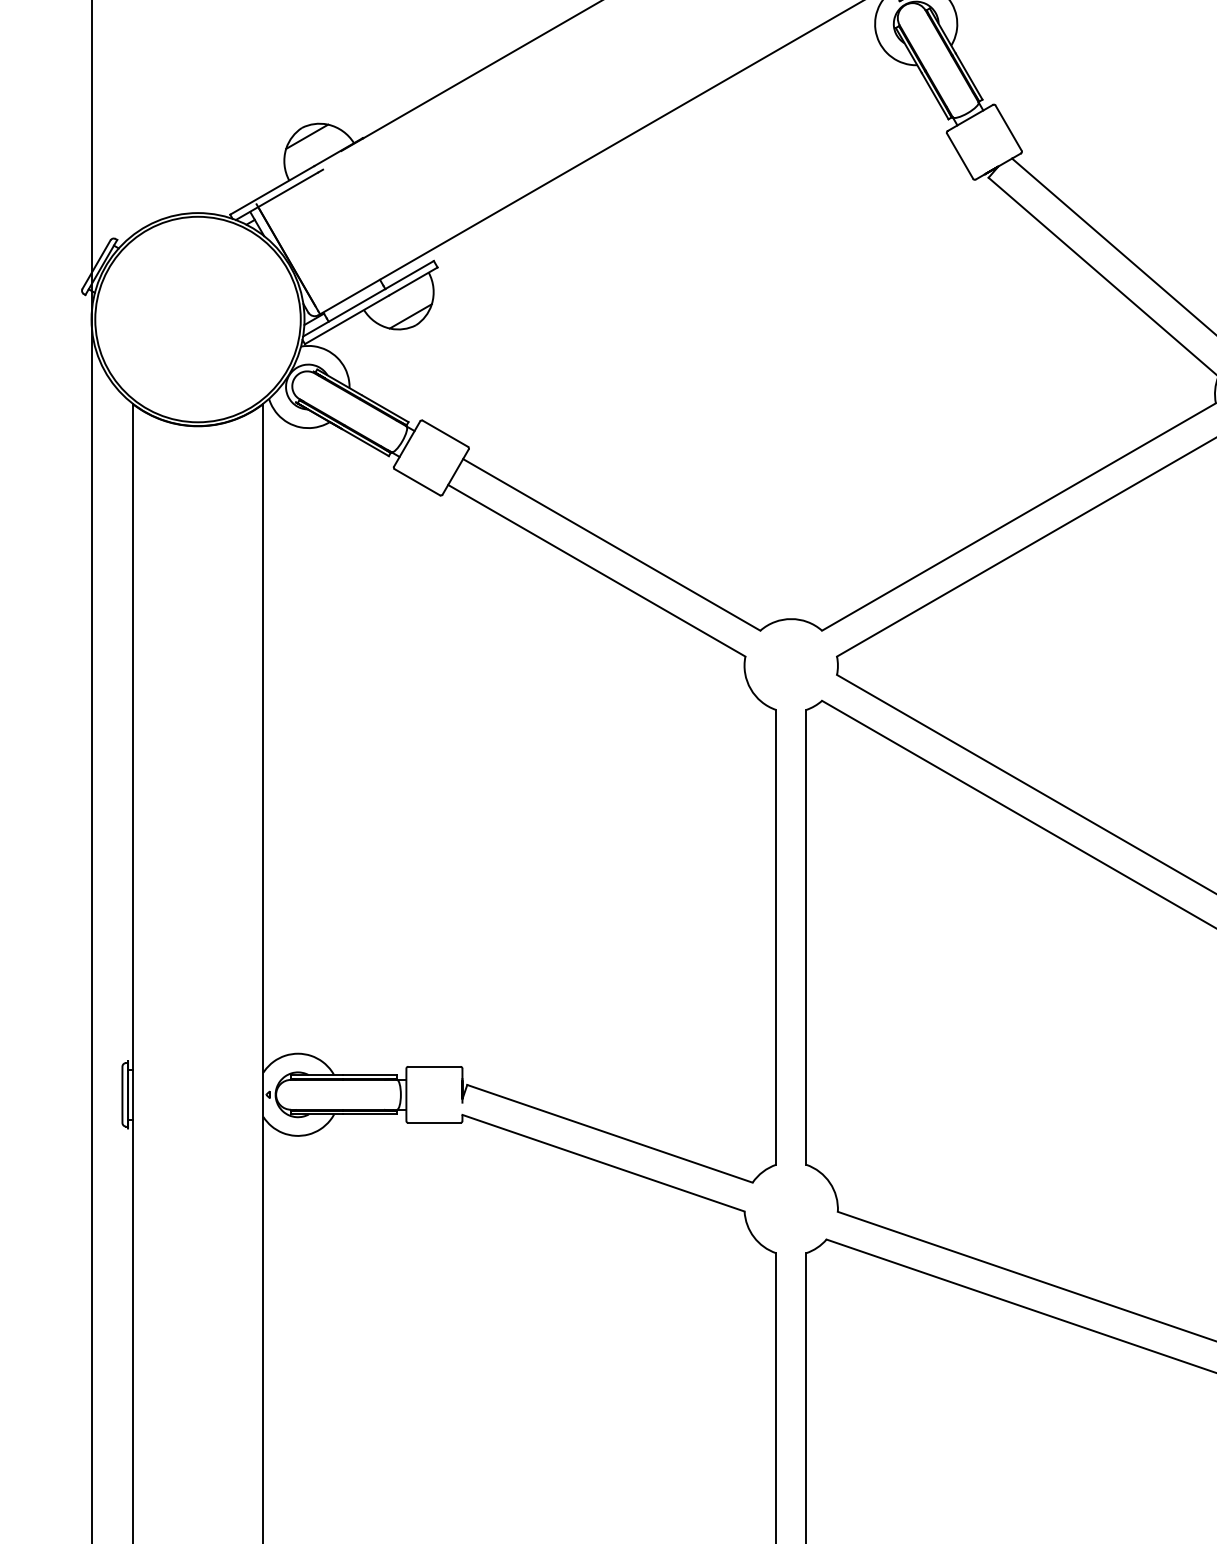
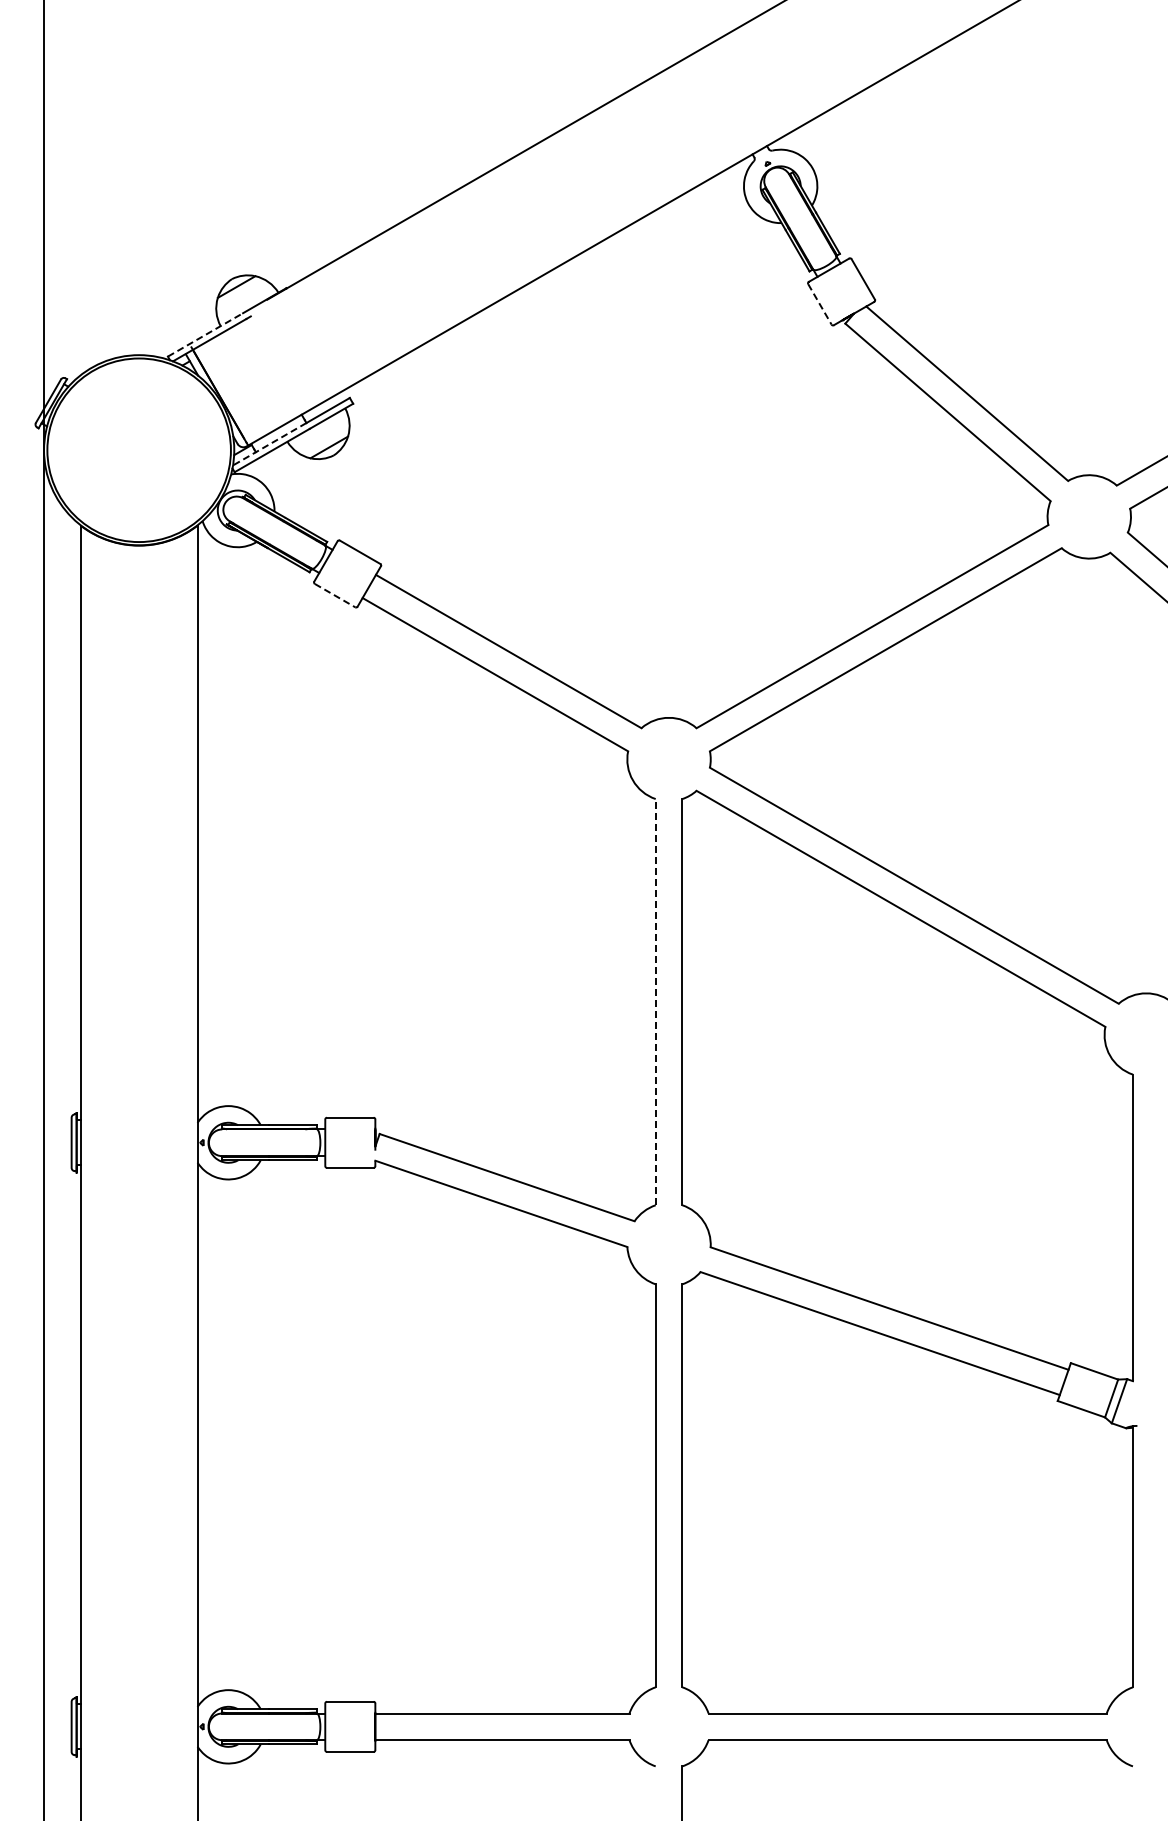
line: (960, 156) -> (820, 304), solid -> dashed
line: (272, 189) -> (205, 334), solid -> dashed
line: (343, 313) -> (269, 444), solid -> dashed
line: (417, 482) -> (335, 595), solid -> dashed
line: (776, 936) -> (655, 1001), solid -> dashed

